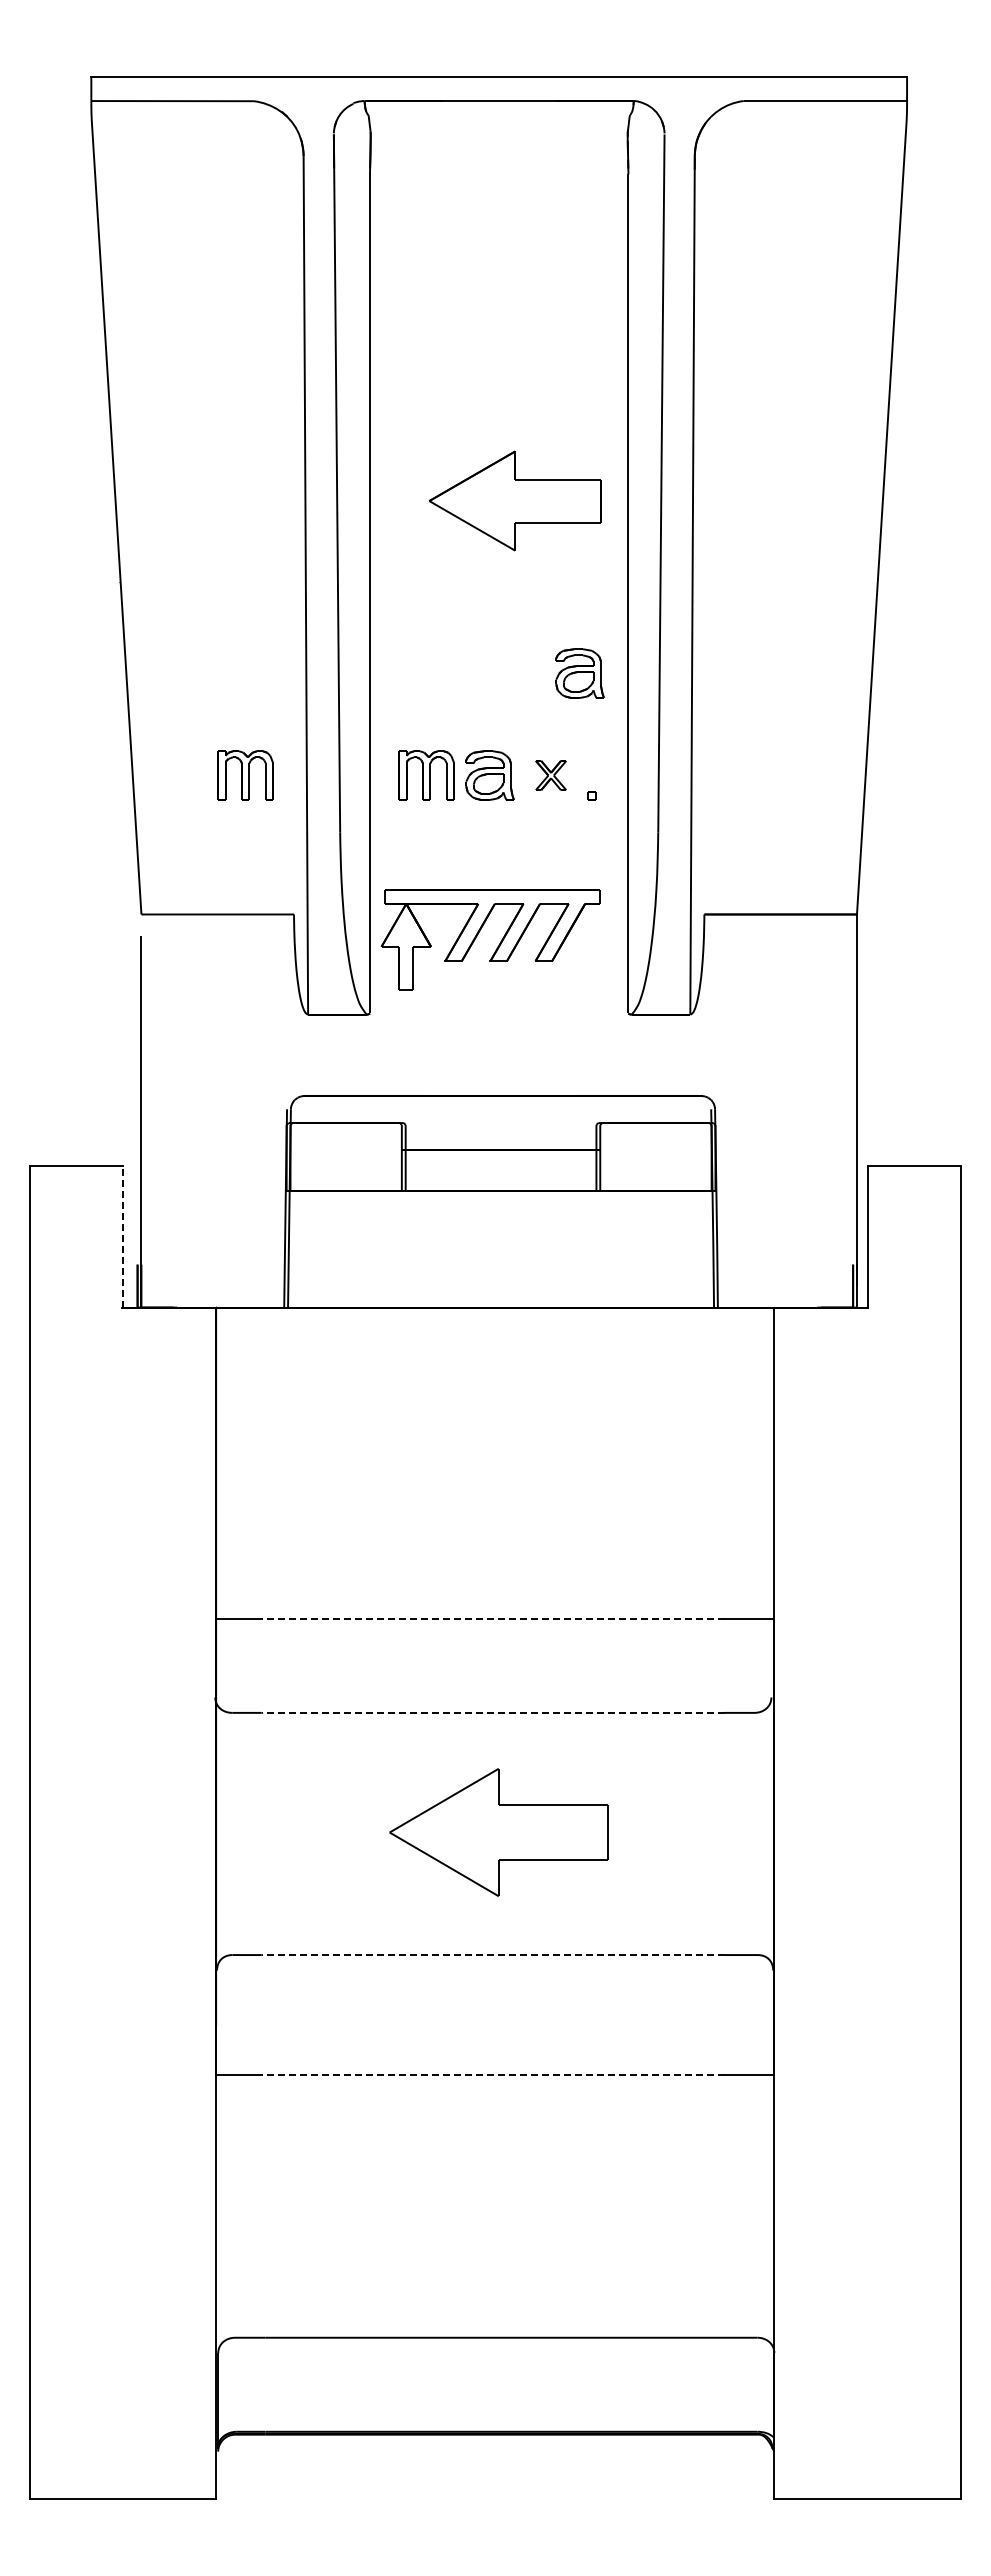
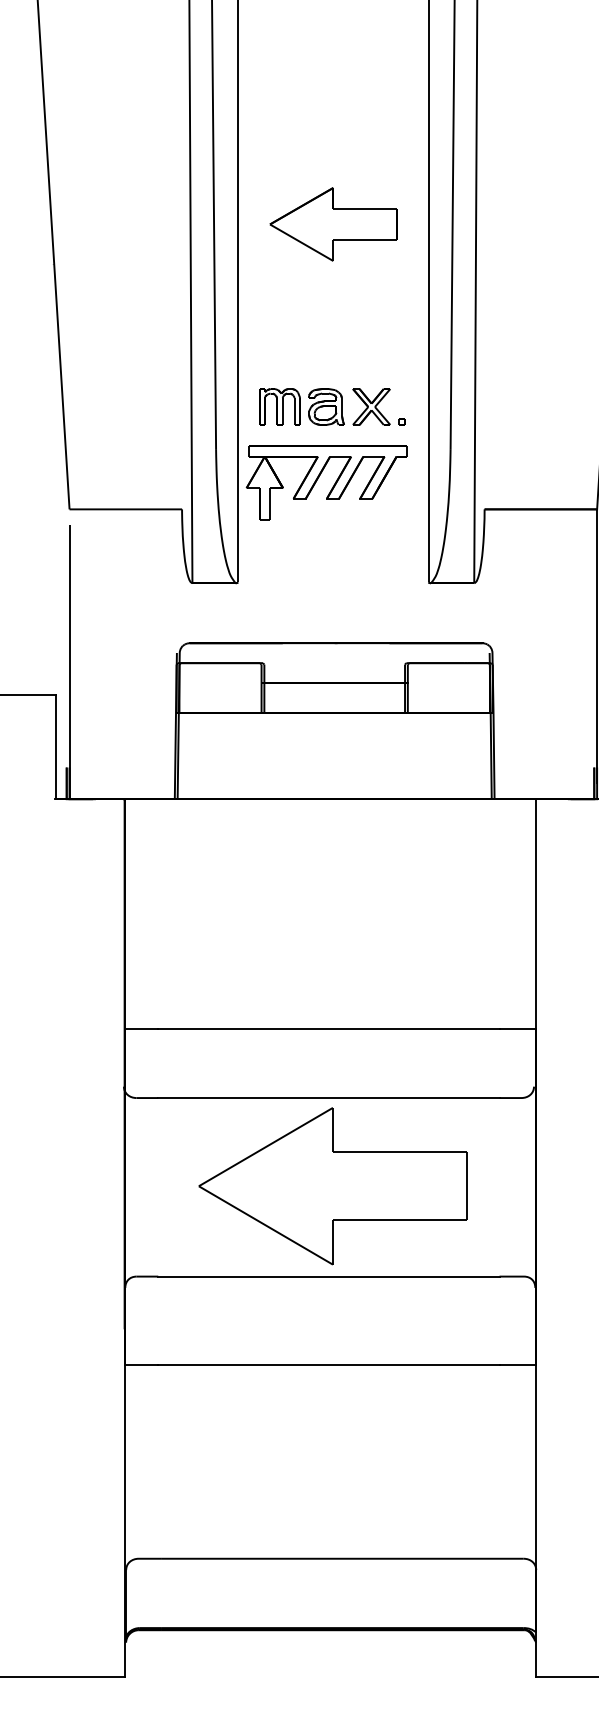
part: (515, 500) -> (333, 224), moved
part: (579, 673) -> (392, 331), removed
part: (245, 775) -> (146, 406), removed
part: (550, 775) -> (371, 406), size x1.67
part: (498, 944) -> (332, 486), moved
line: (123, 1236) -> (56, 746), dashed -> solid
line: (492, 1619) -> (328, 1029), dashed -> solid
line: (492, 1712) -> (328, 1097), dashed -> solid
part: (498, 1832) -> (332, 1186), size x1.67
line: (492, 1955) -> (328, 1276), dashed -> solid
line: (492, 2075) -> (328, 1365), dashed -> solid

